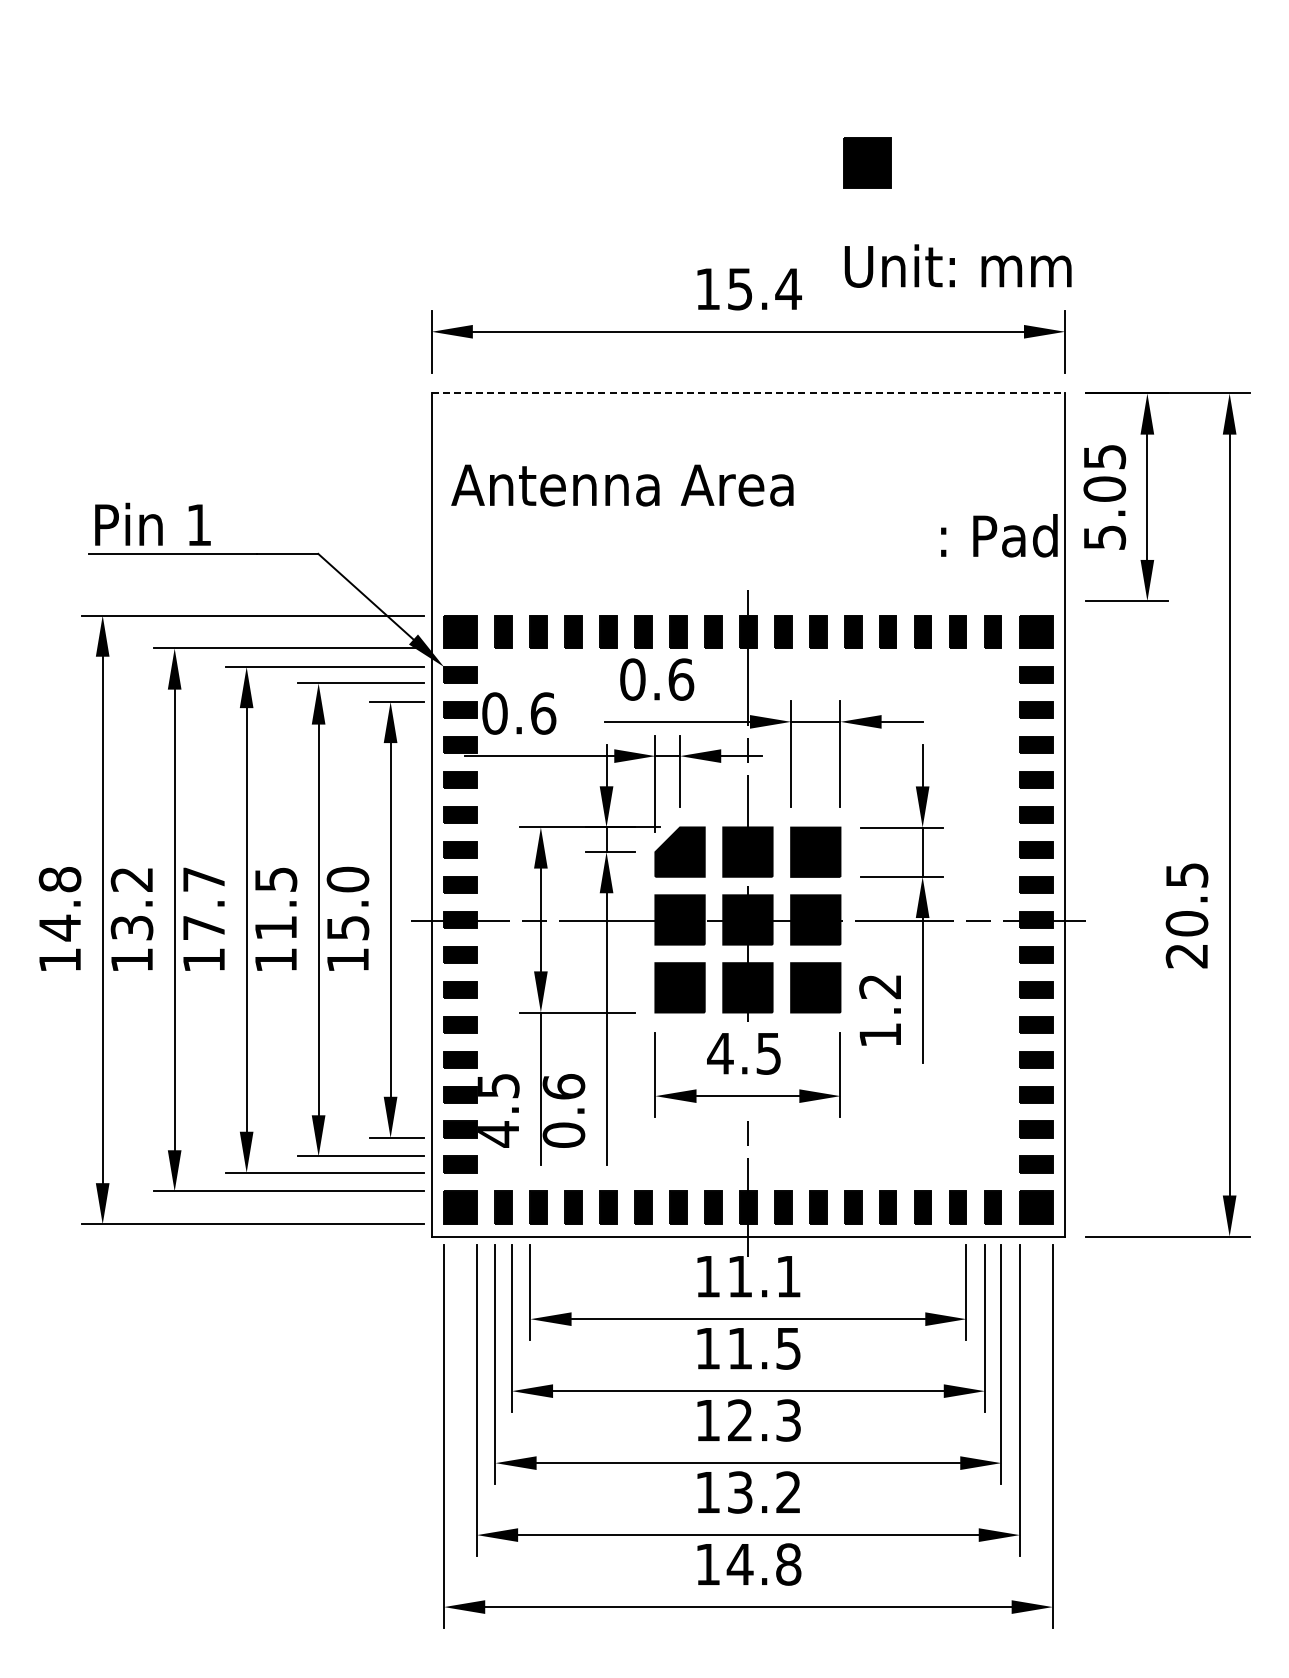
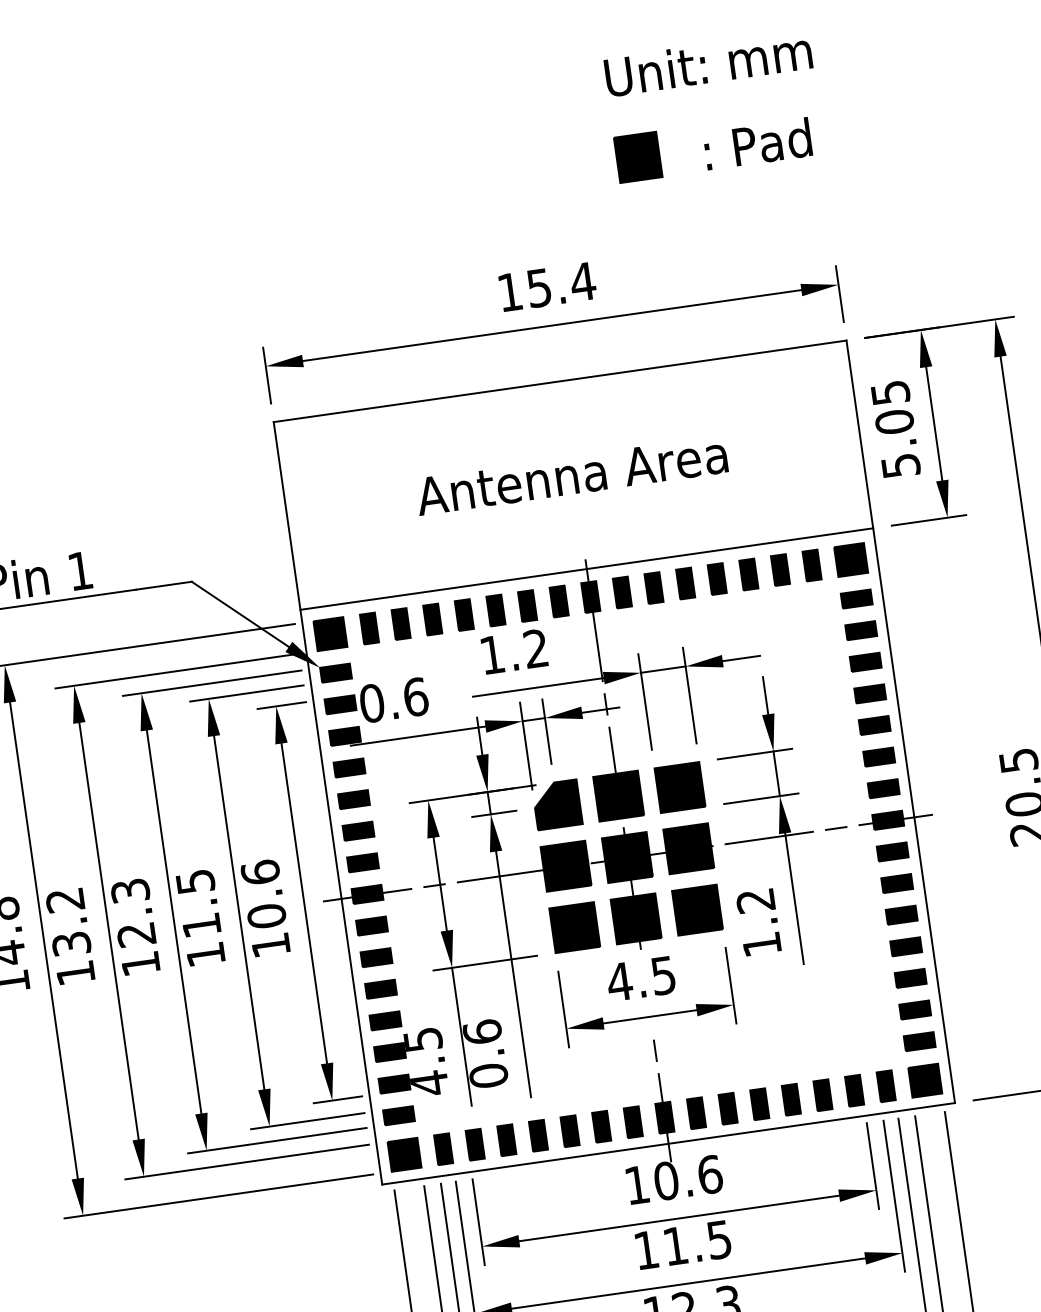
text: (957, 265) -> (707, 63), moved
line: (748, 393) -> (560, 381), dashed -> solid
text: (622, 485) -> (571, 475), moved
text: (999, 535) -> (757, 143), moved
line: (748, 601) -> (586, 569), added
text: (657, 679) -> (514, 651), 0.6 -> 1.2
text: (203, 903) -> (132, 912), 17.7 -> 12.3
text: (347, 903) -> (263, 894), 15.0 -> 10.6
text: (764, 1276) -> (688, 1177), 11.1 -> 10.6

